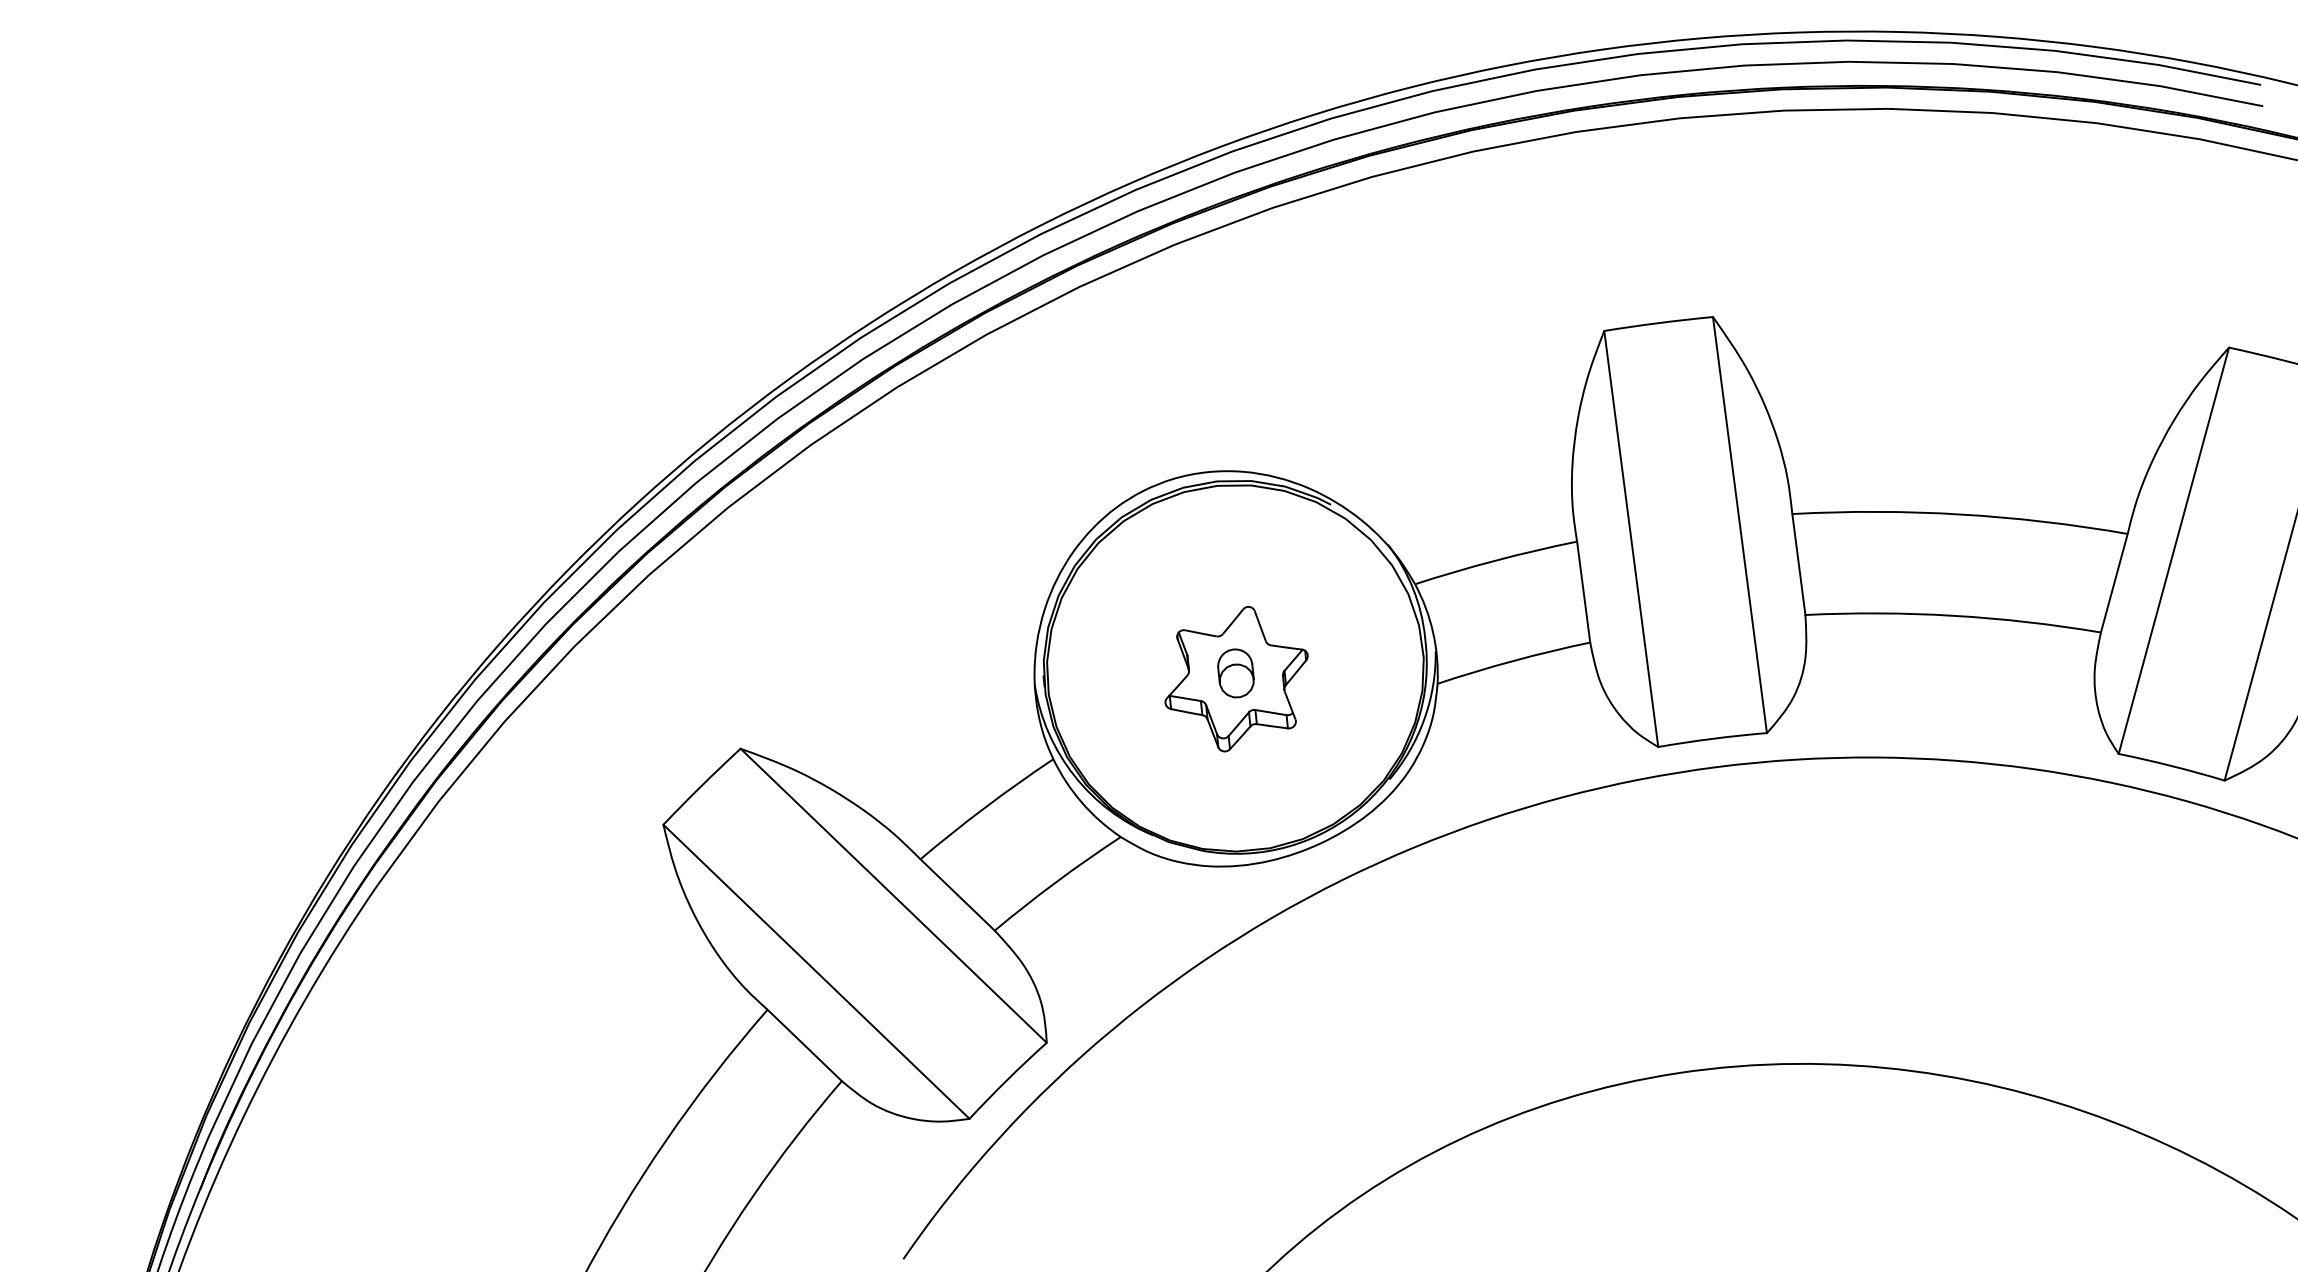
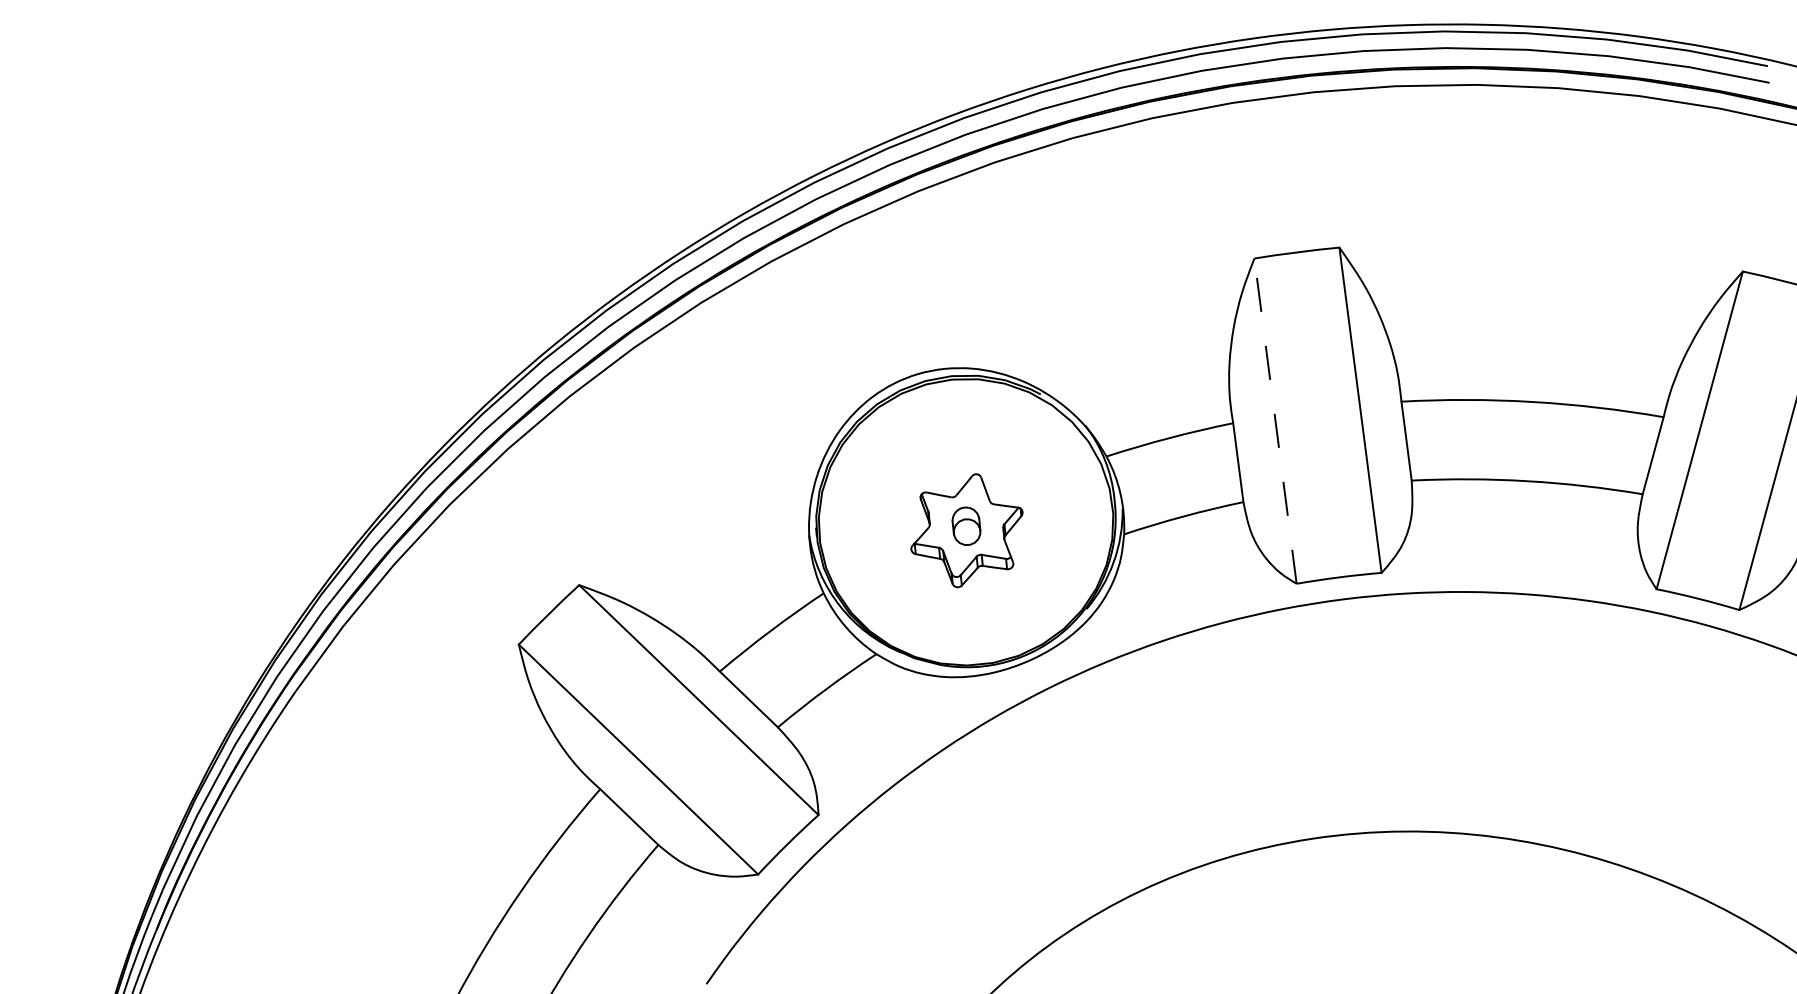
line: (1631, 539) -> (1275, 421), solid -> dashed

